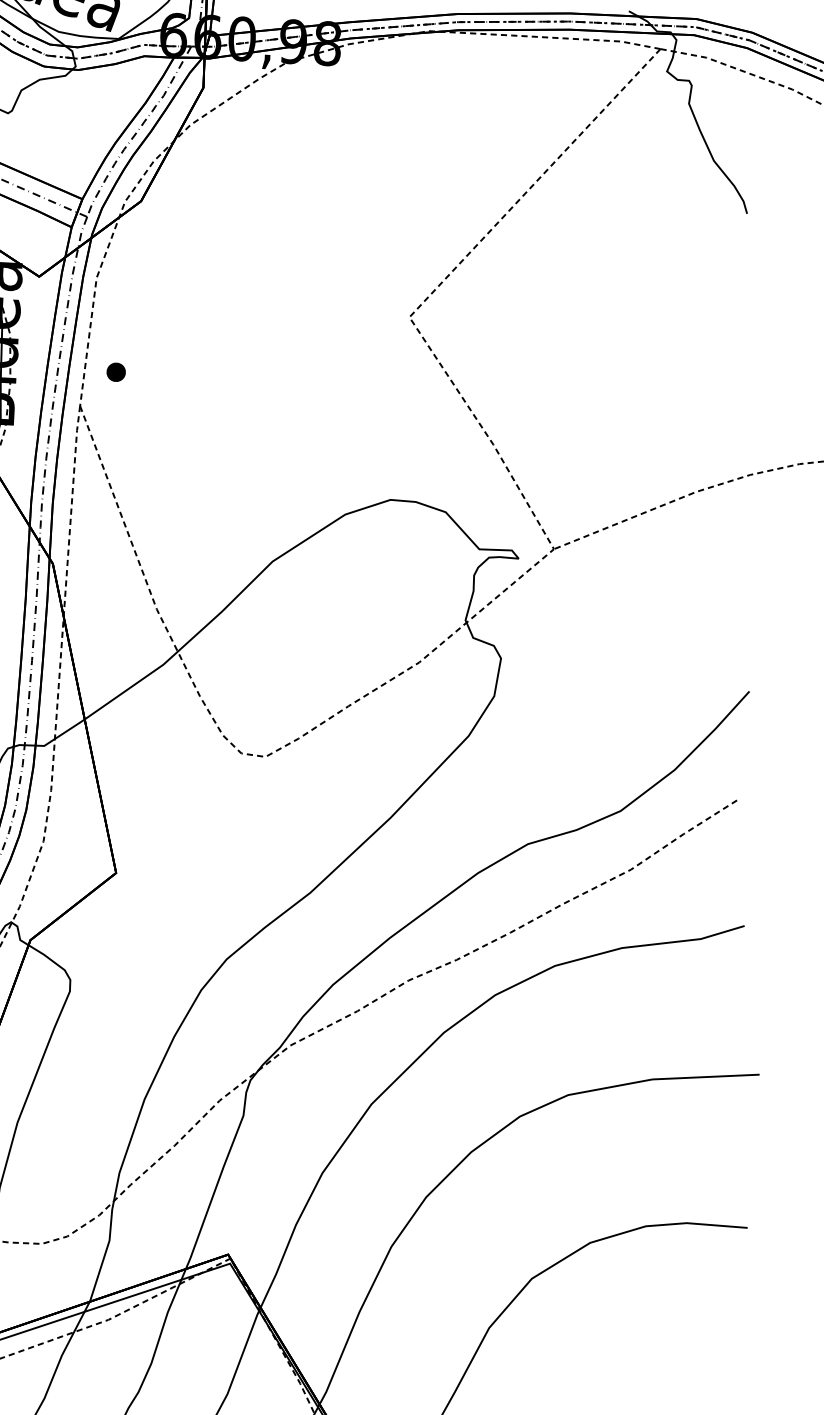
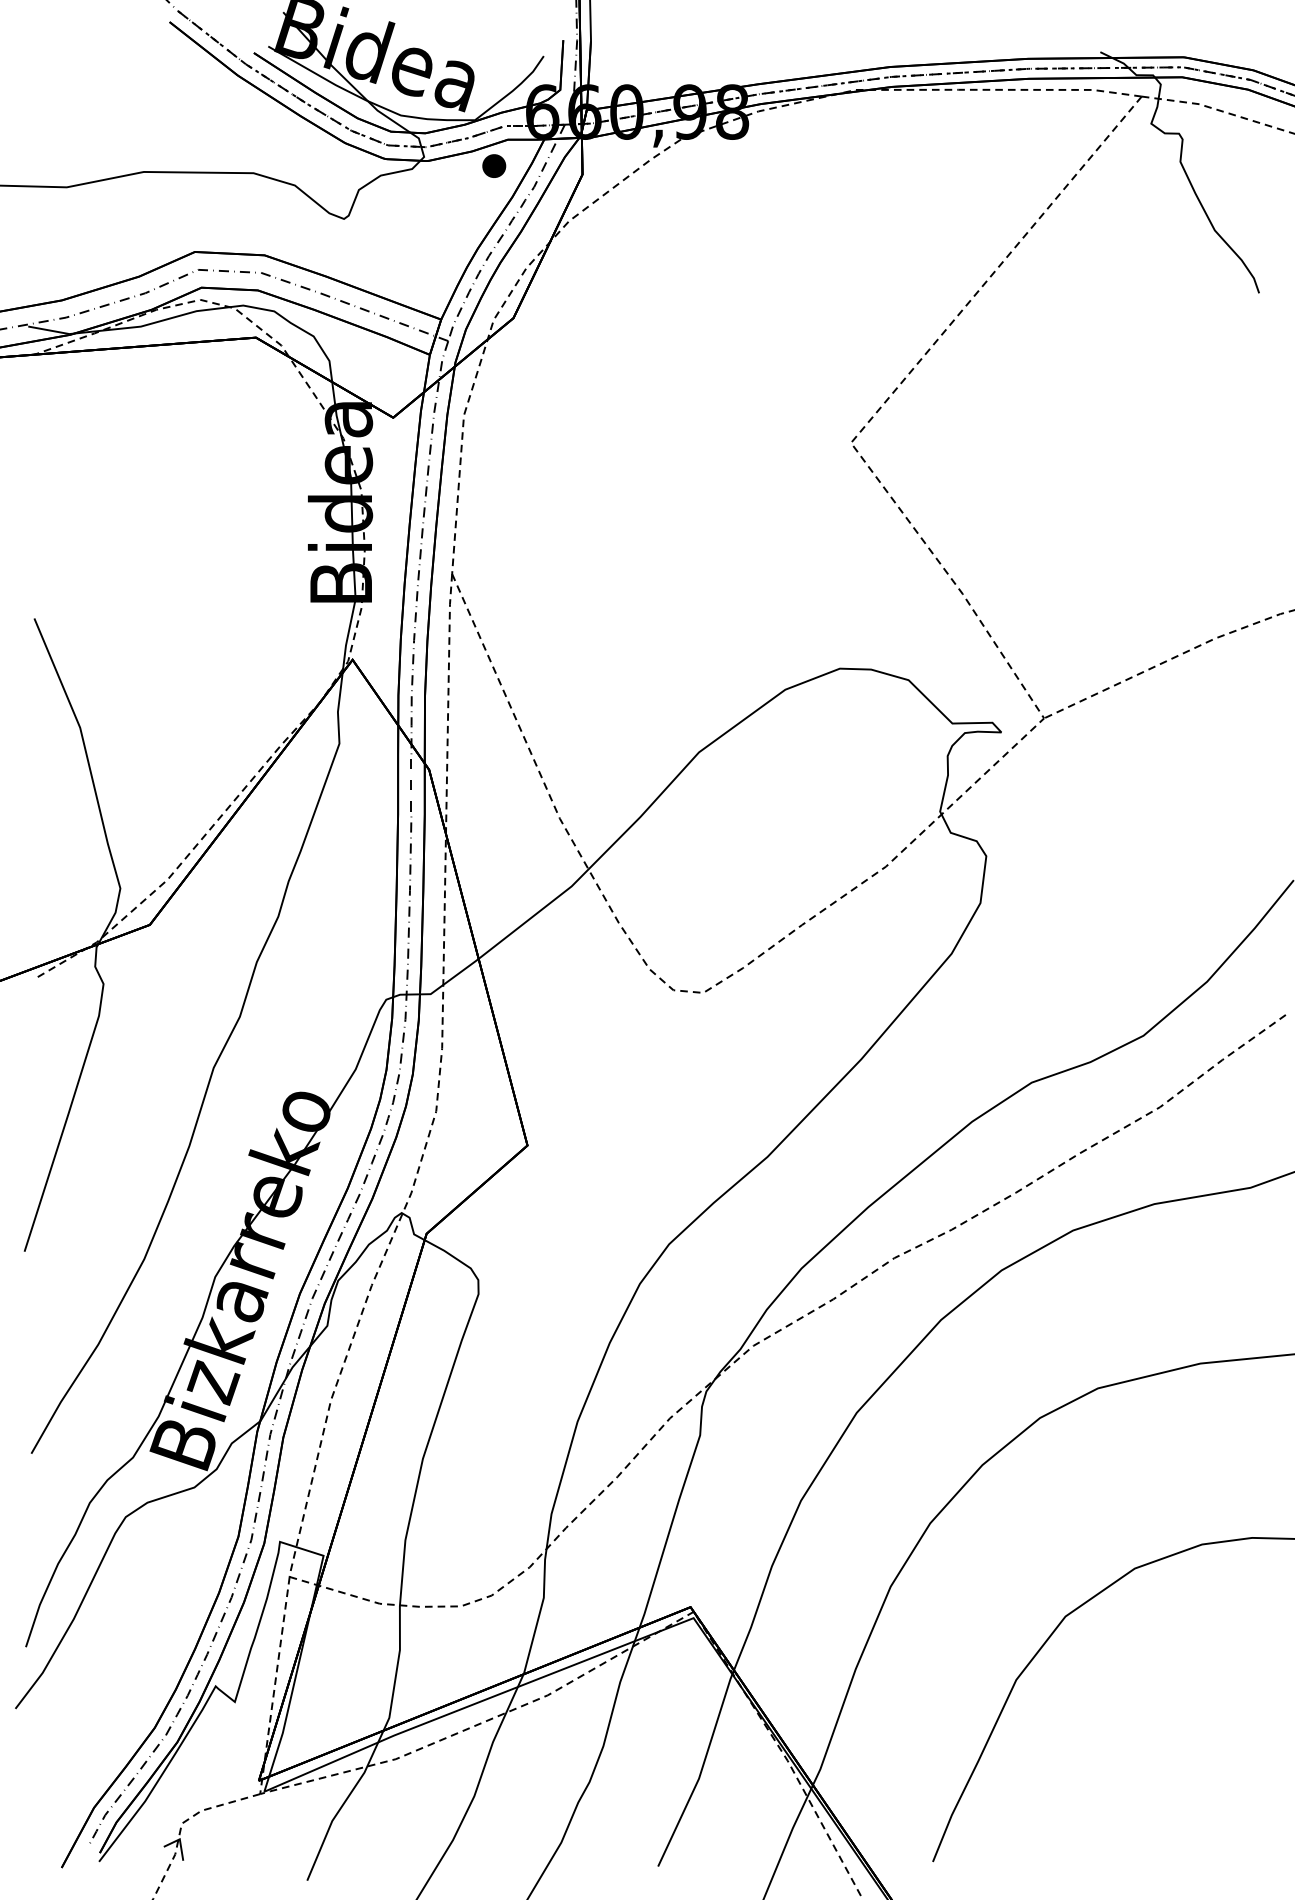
part: (116, 371) -> (494, 165), moved

